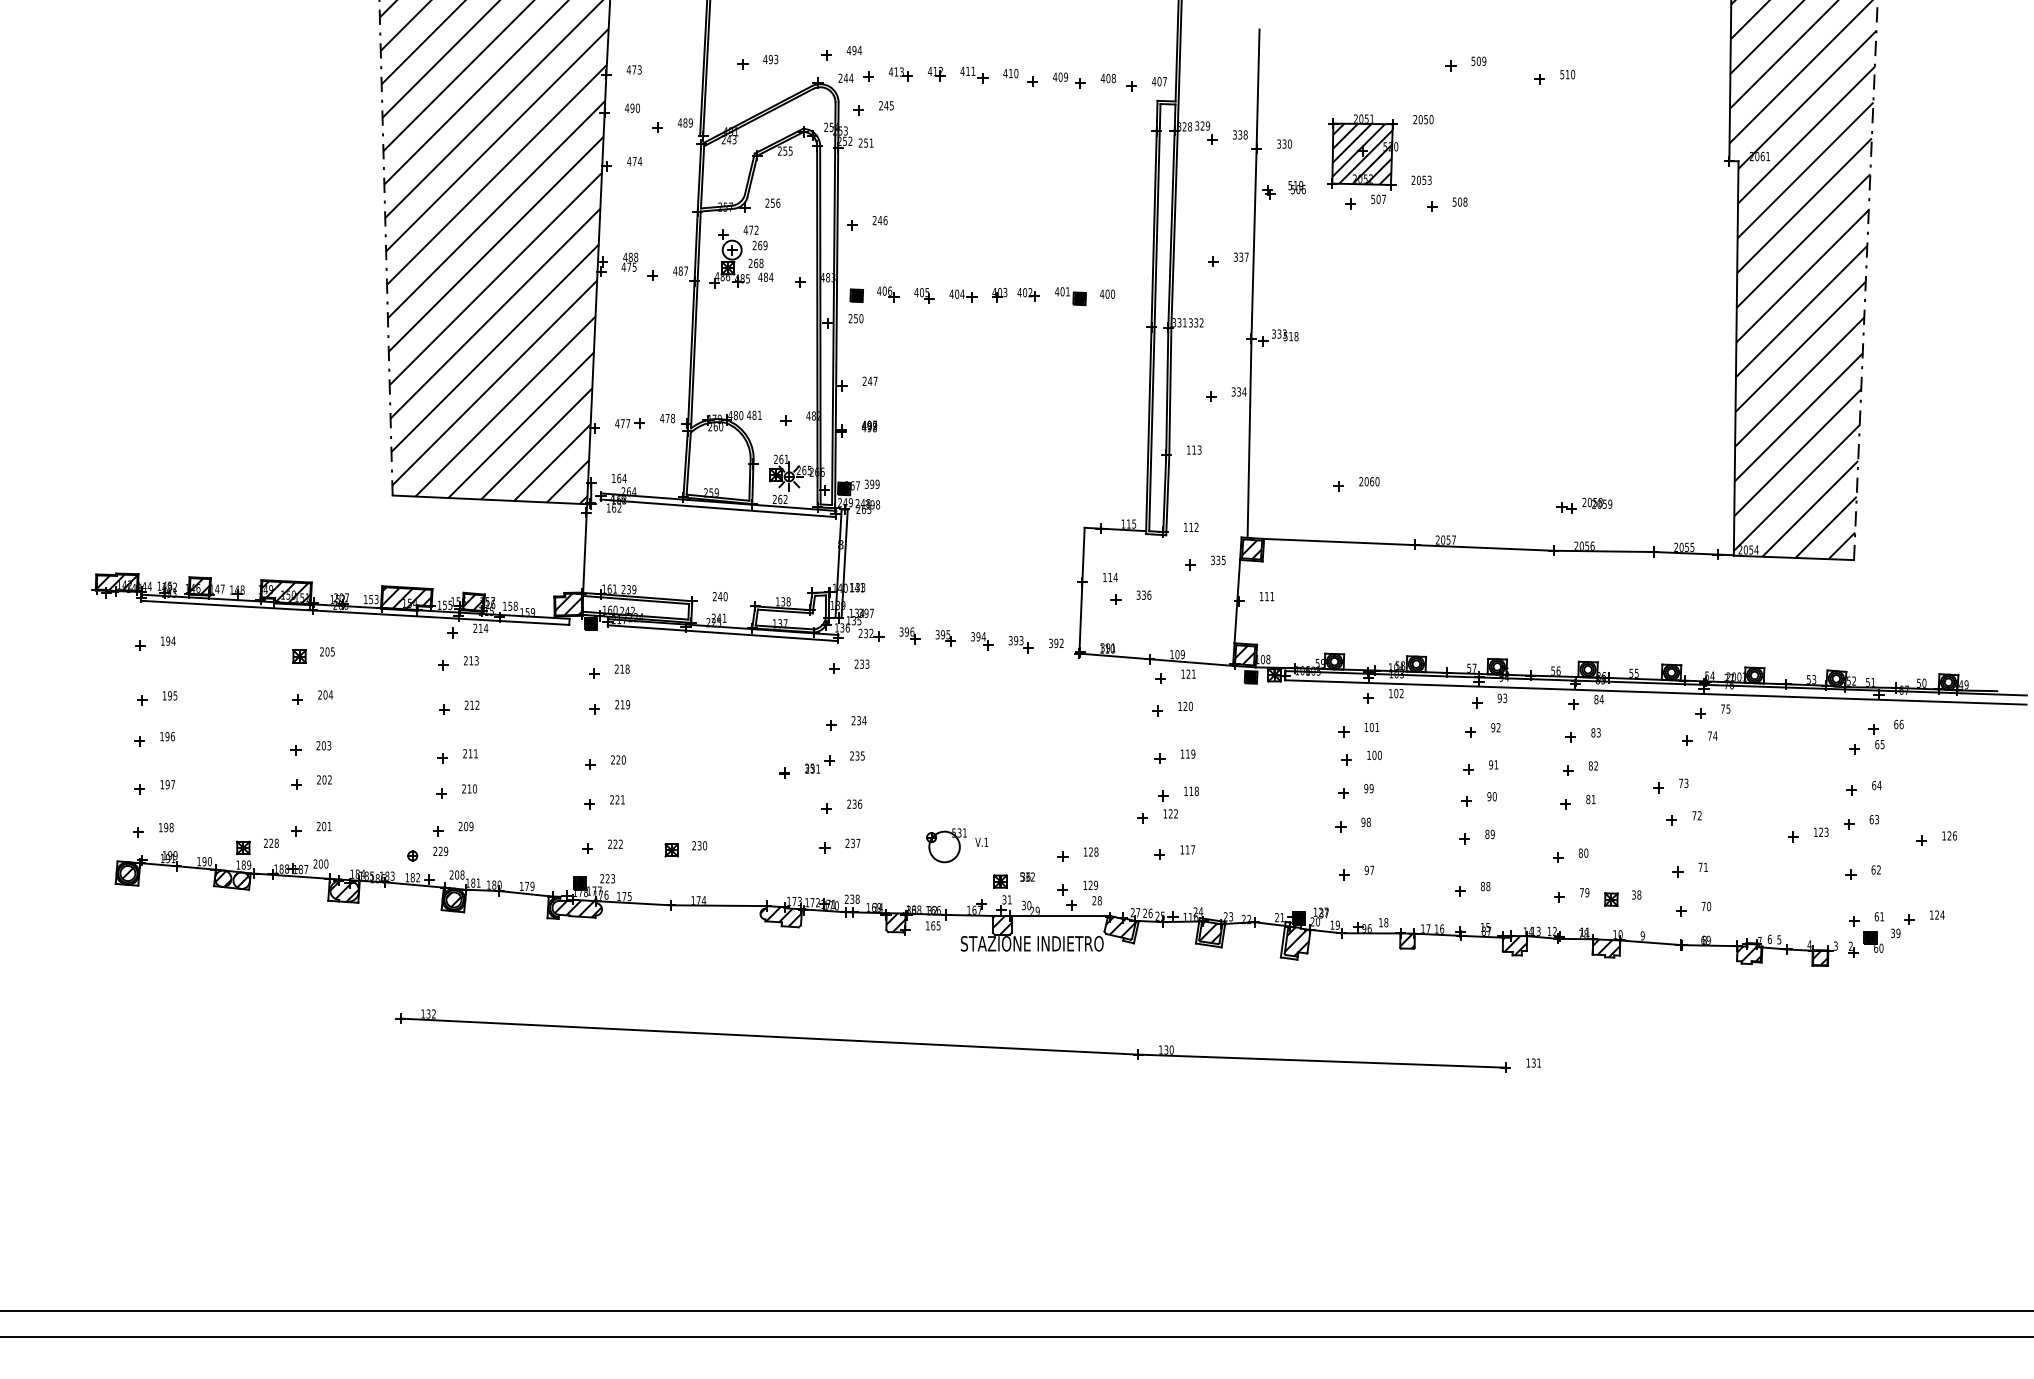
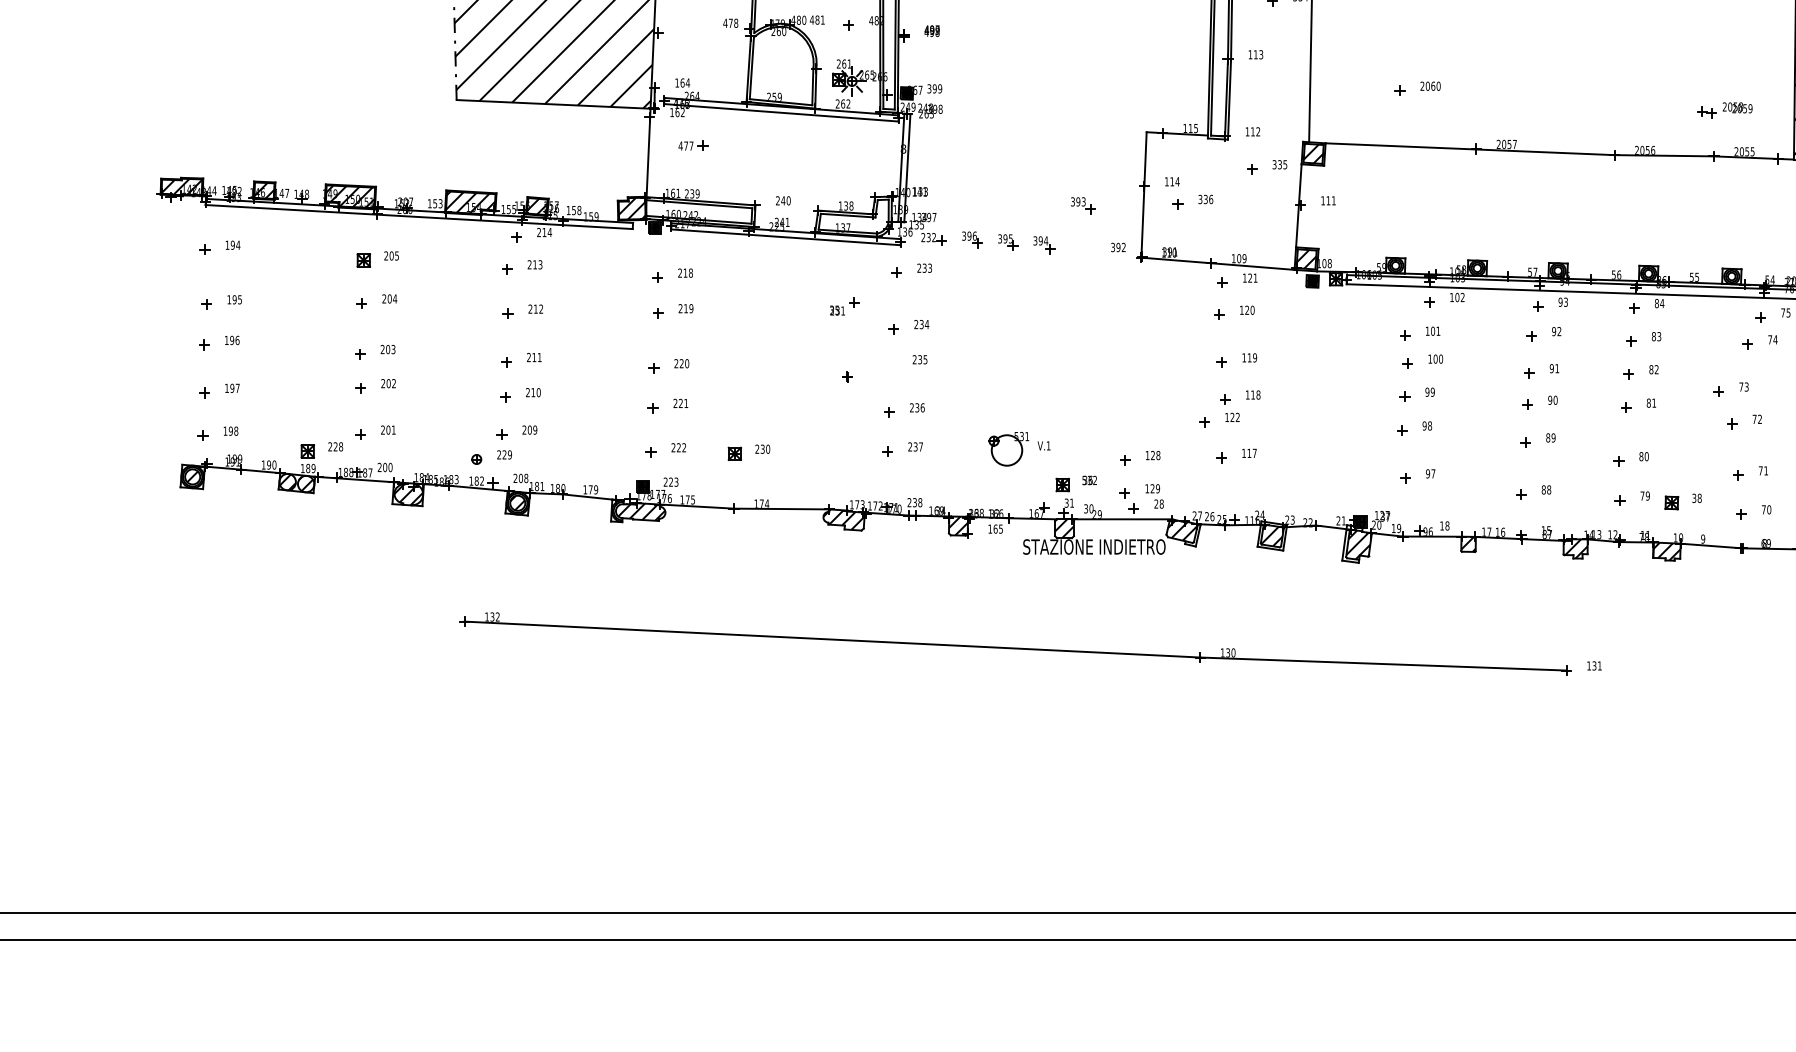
part: (629, 423) -> (692, 145), moved
part: (1584, 505) -> (1724, 109), moved
part: (1020, 644) -> (1082, 205), moved
part: (819, 764) -> (844, 306), moved

